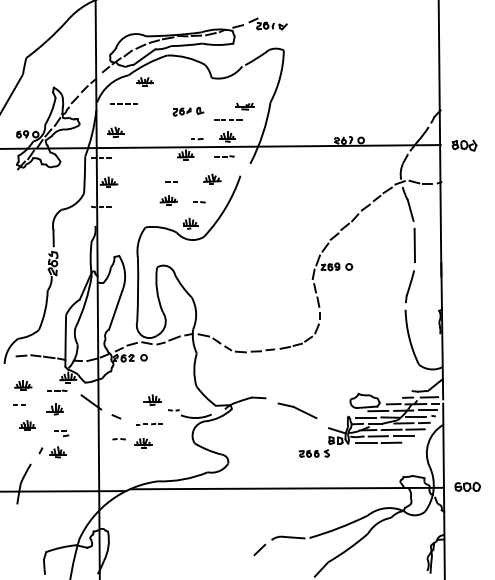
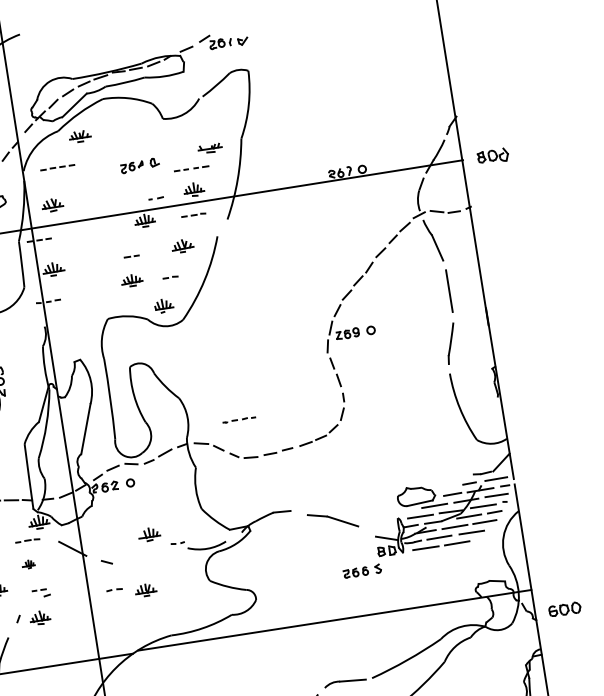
part: (54, 409) -> (27, 564), size x0.6
part: (149, 424) -> (239, 420), moved
part: (467, 486) -> (564, 608), moved

